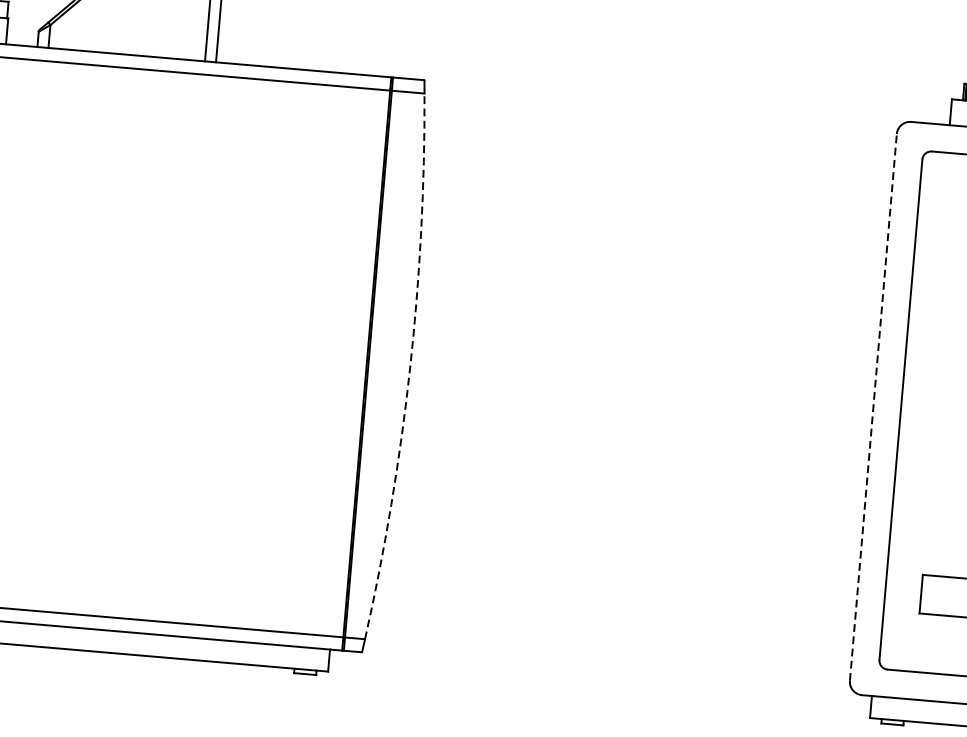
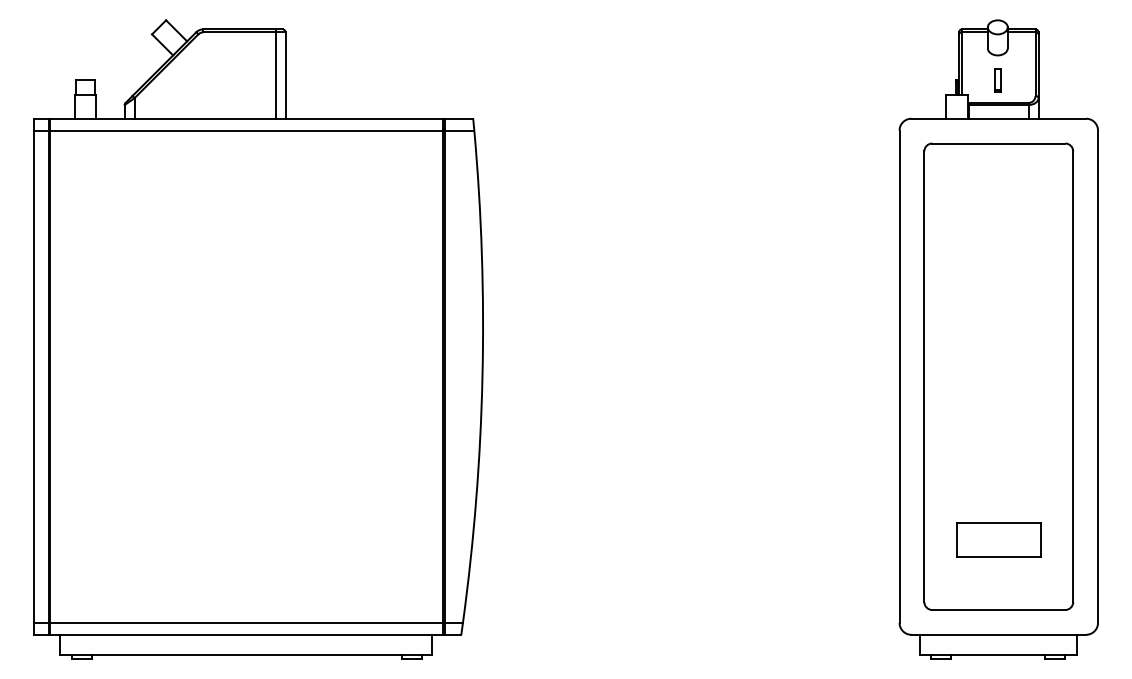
arc: (410, 368) -> (482, 377), dashed -> solid
line: (873, 407) -> (899, 376), dashed -> solid

